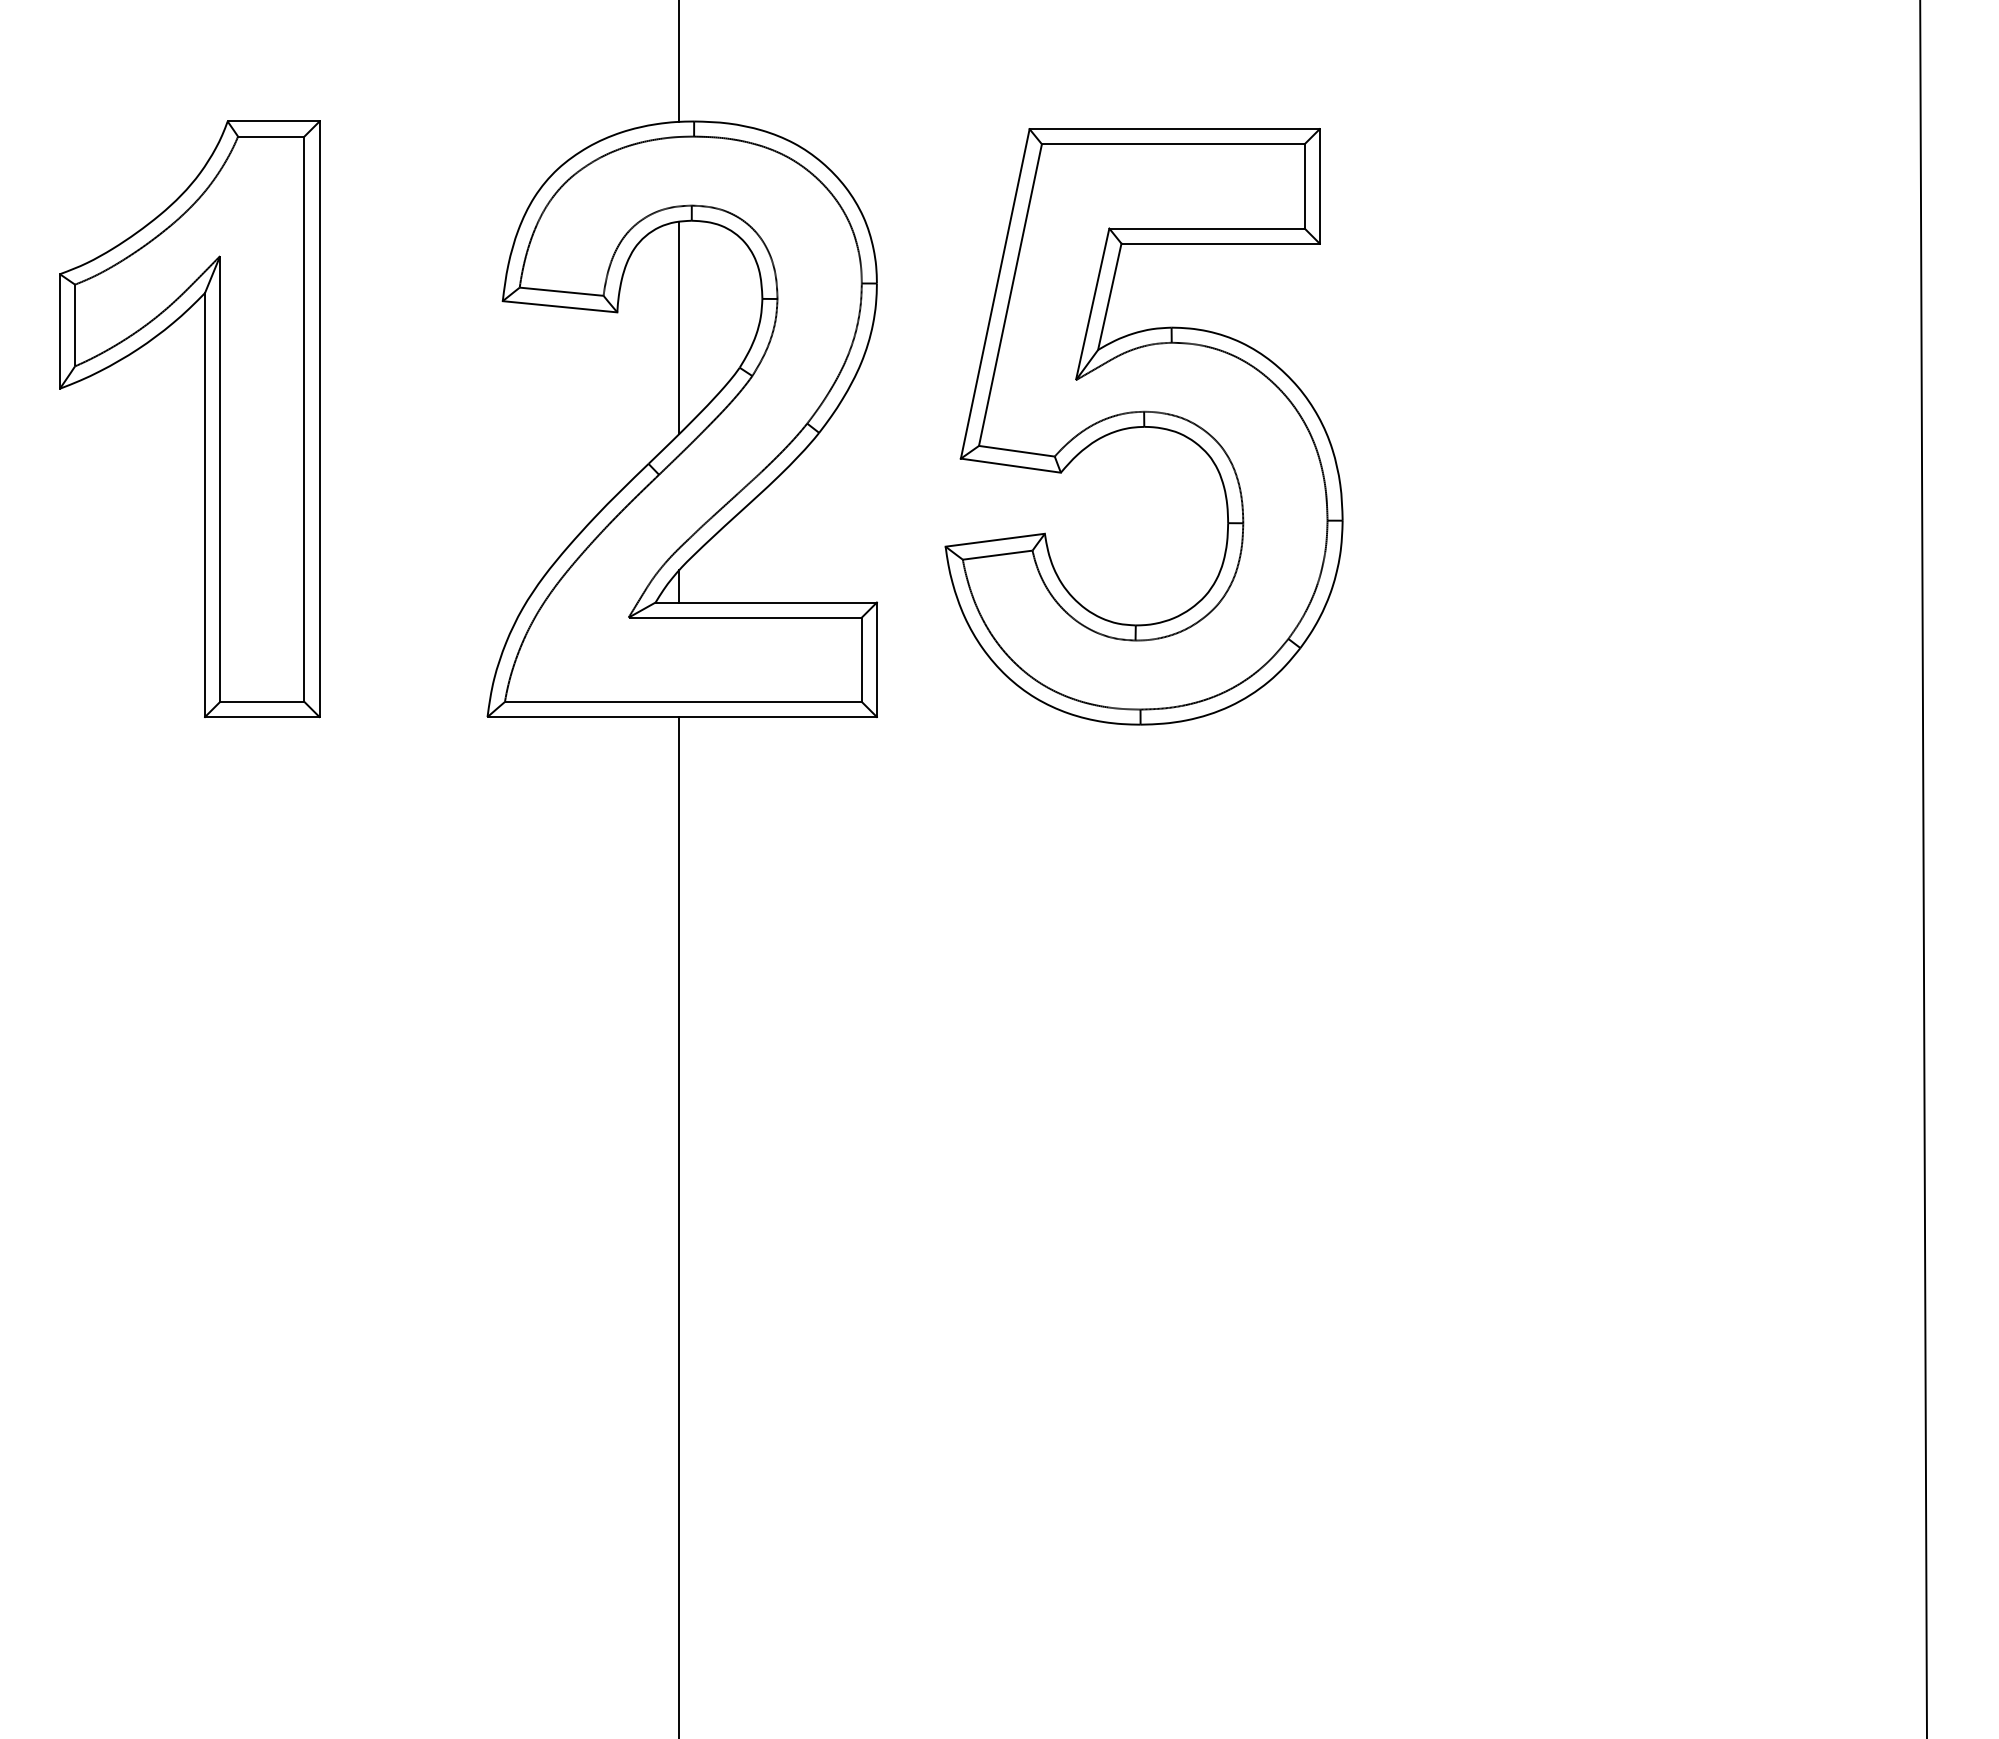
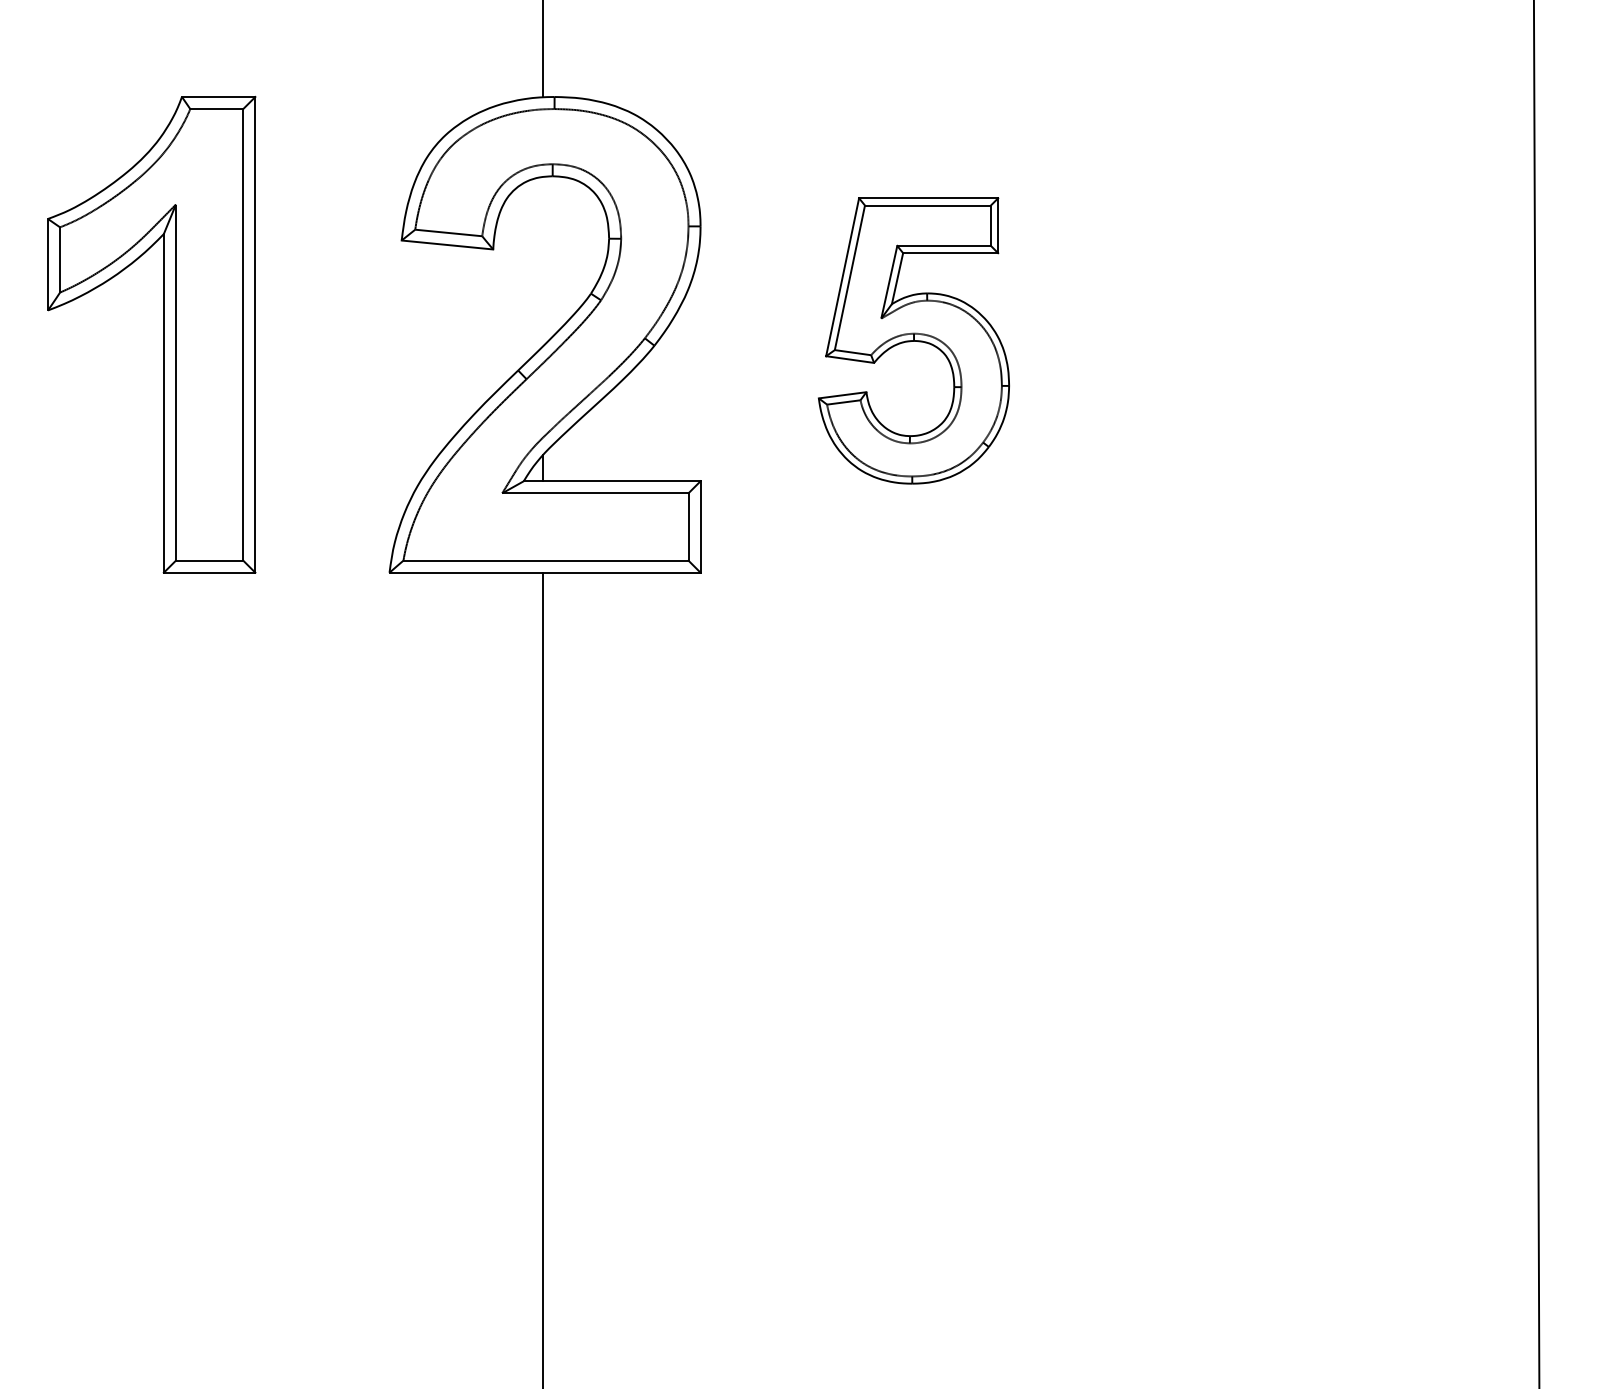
line: (679, 327) -> (542, 261), removed
part: (1143, 426) -> (913, 340), size x0.6

